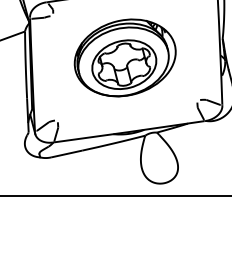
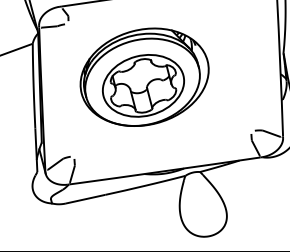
part: (124, 57) -> (143, 76), moved

